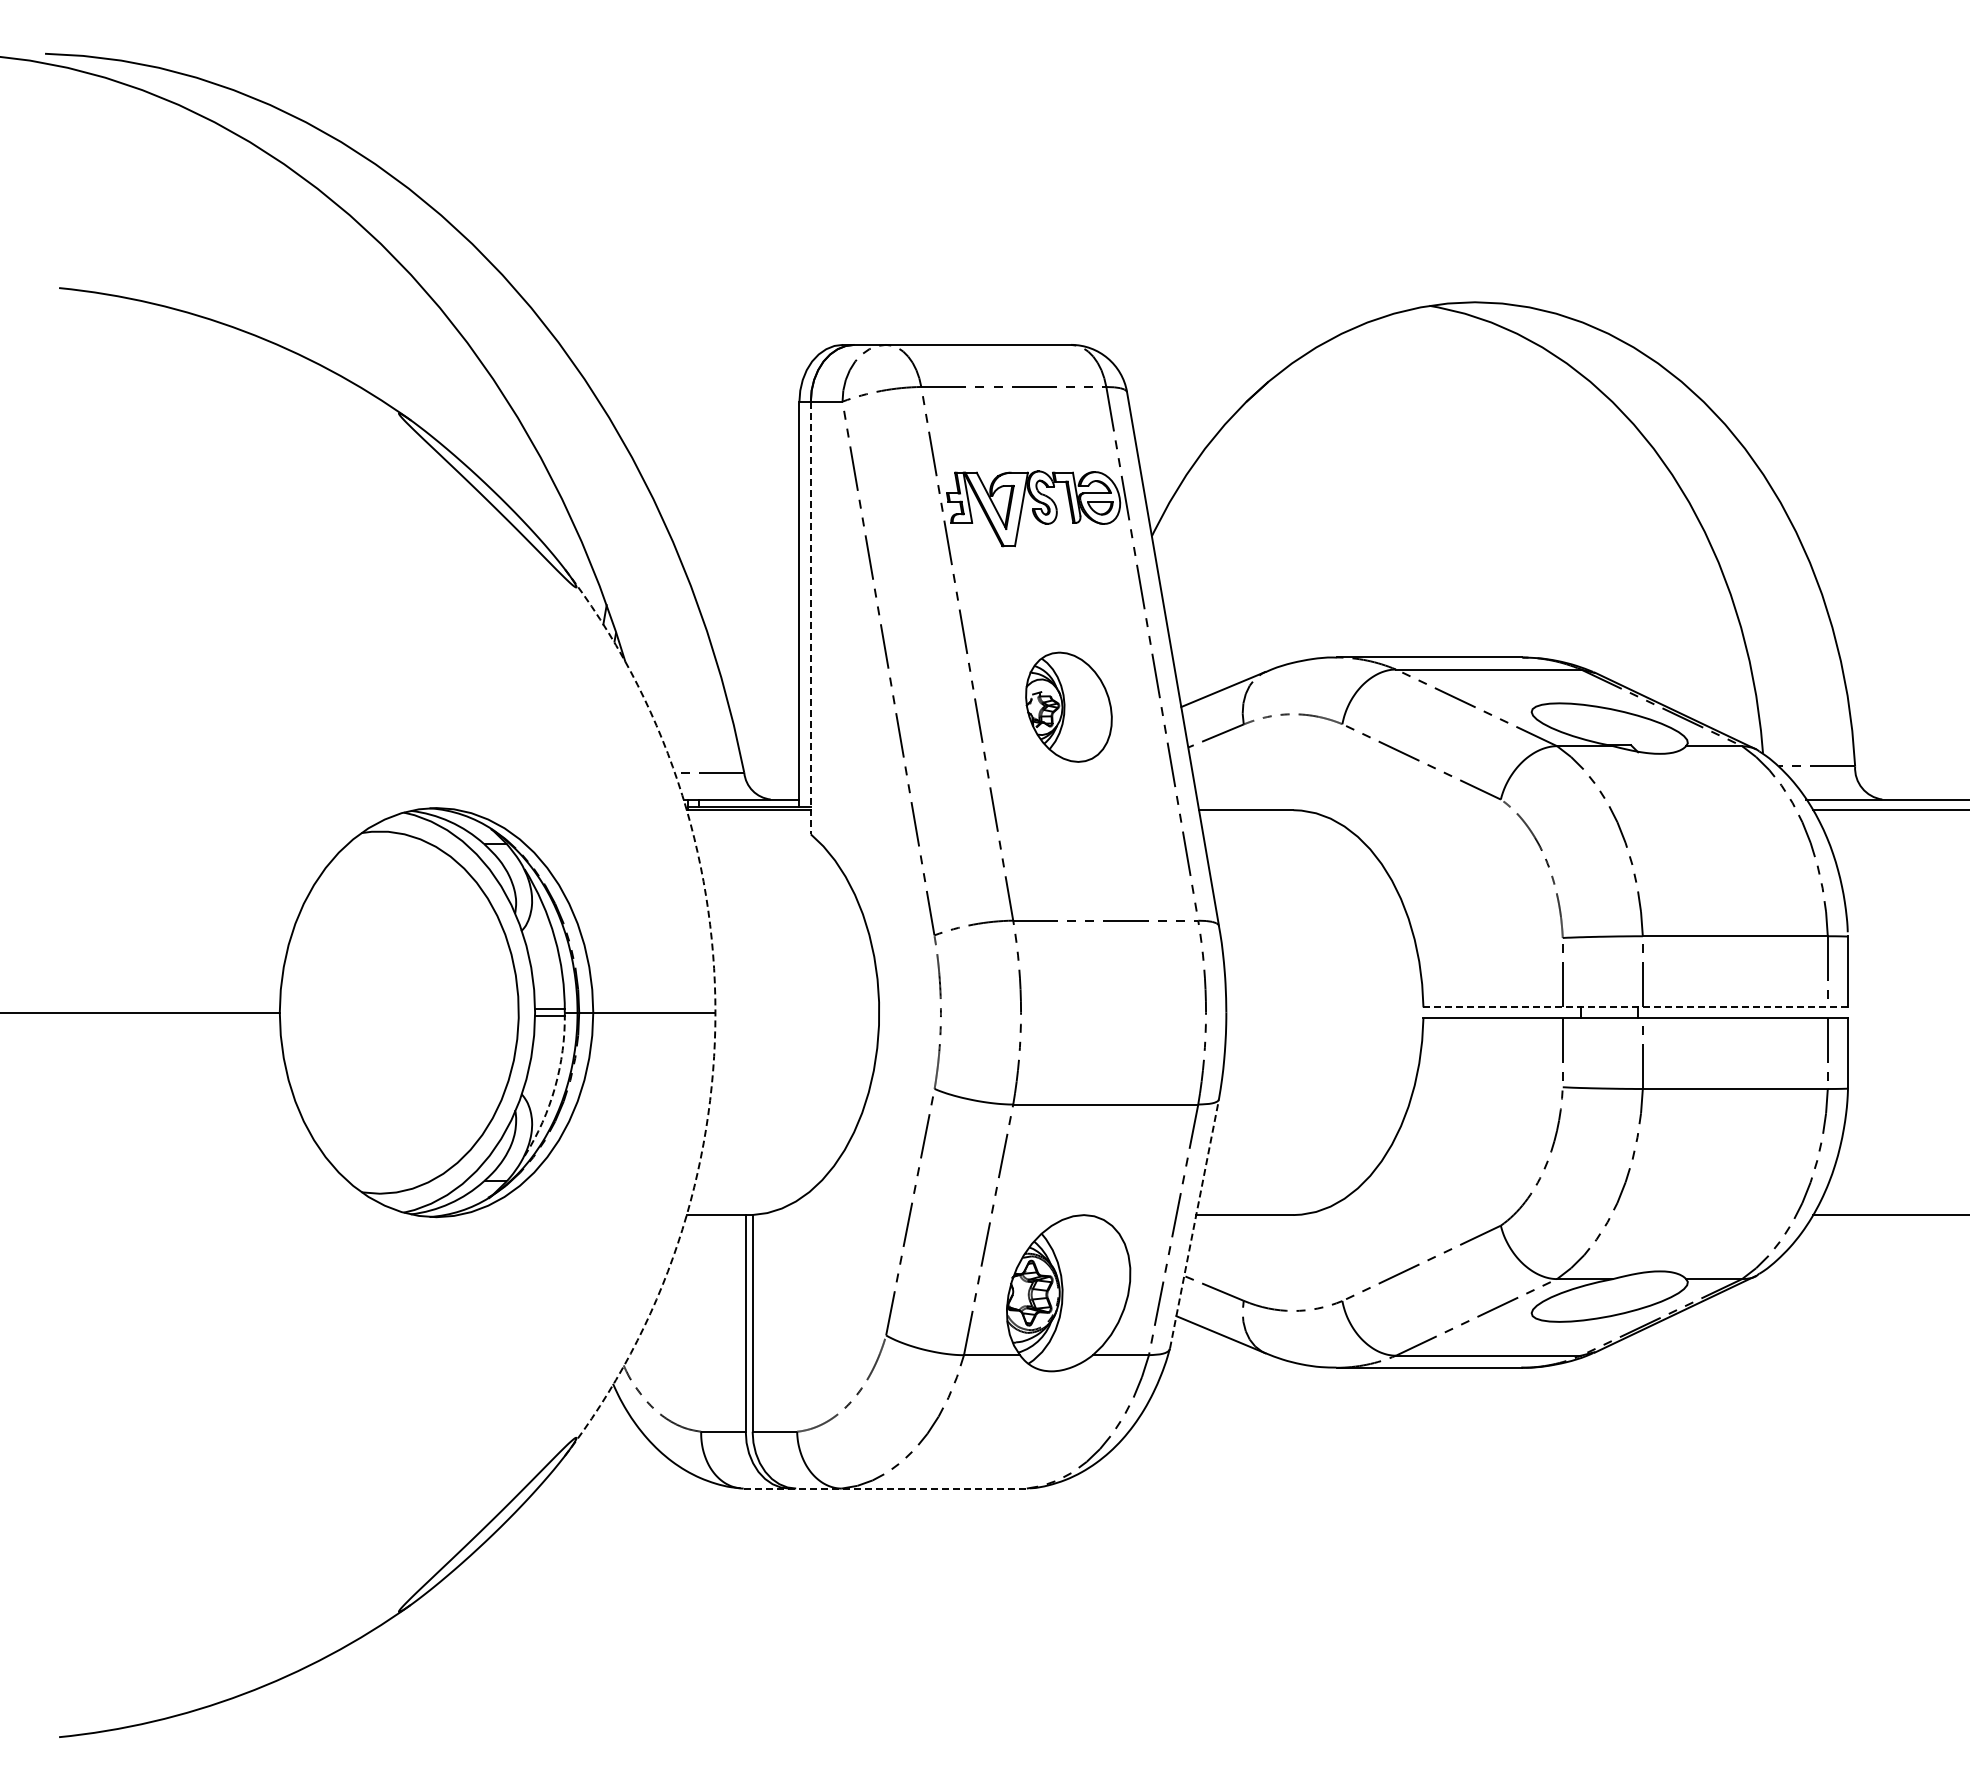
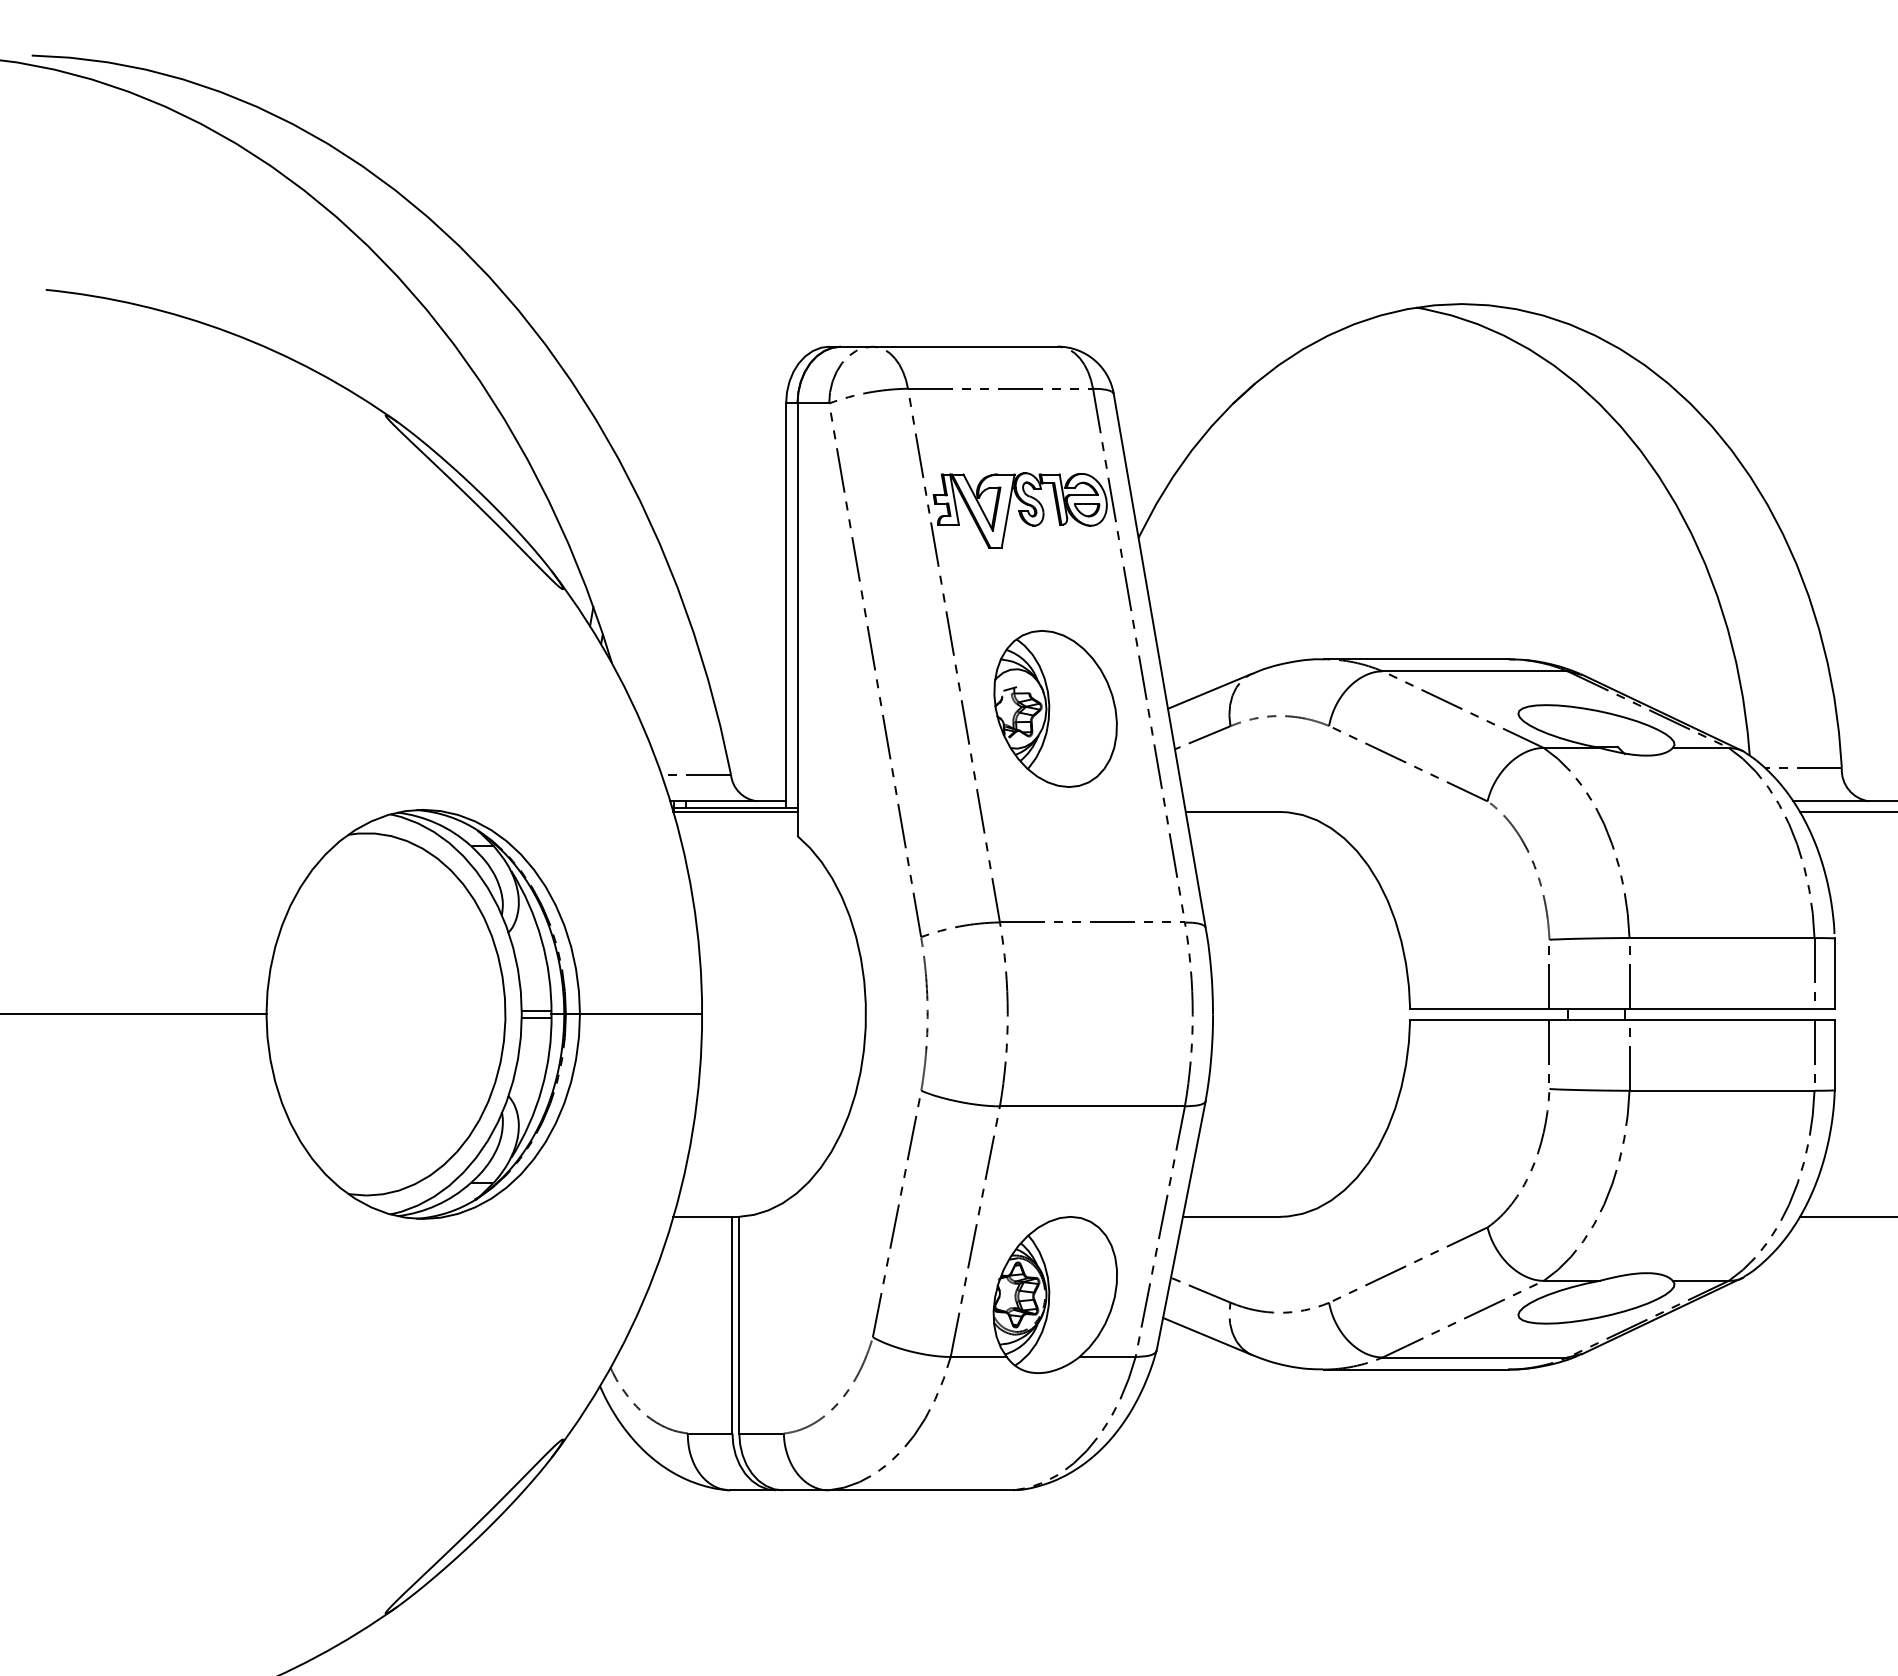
line: (810, 618) -> (797, 620), dashed -> solid
part: (1068, 707) -> (1055, 709), size x1.43
line: (1635, 1007) -> (1622, 1009), dashed -> solid
arc: (715, 1012) -> (702, 1014), dashed -> solid
arc: (555, 1087) -> (542, 1089), dashed -> solid
line: (1194, 1223) -> (1181, 1225), dashed -> solid
line: (885, 1488) -> (872, 1490), dashed -> solid

